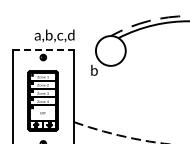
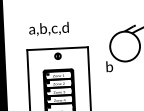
text: (54, 35) -> (48, 28), moved
line: (43, 49) -> (57, 48), dashed -> solid

